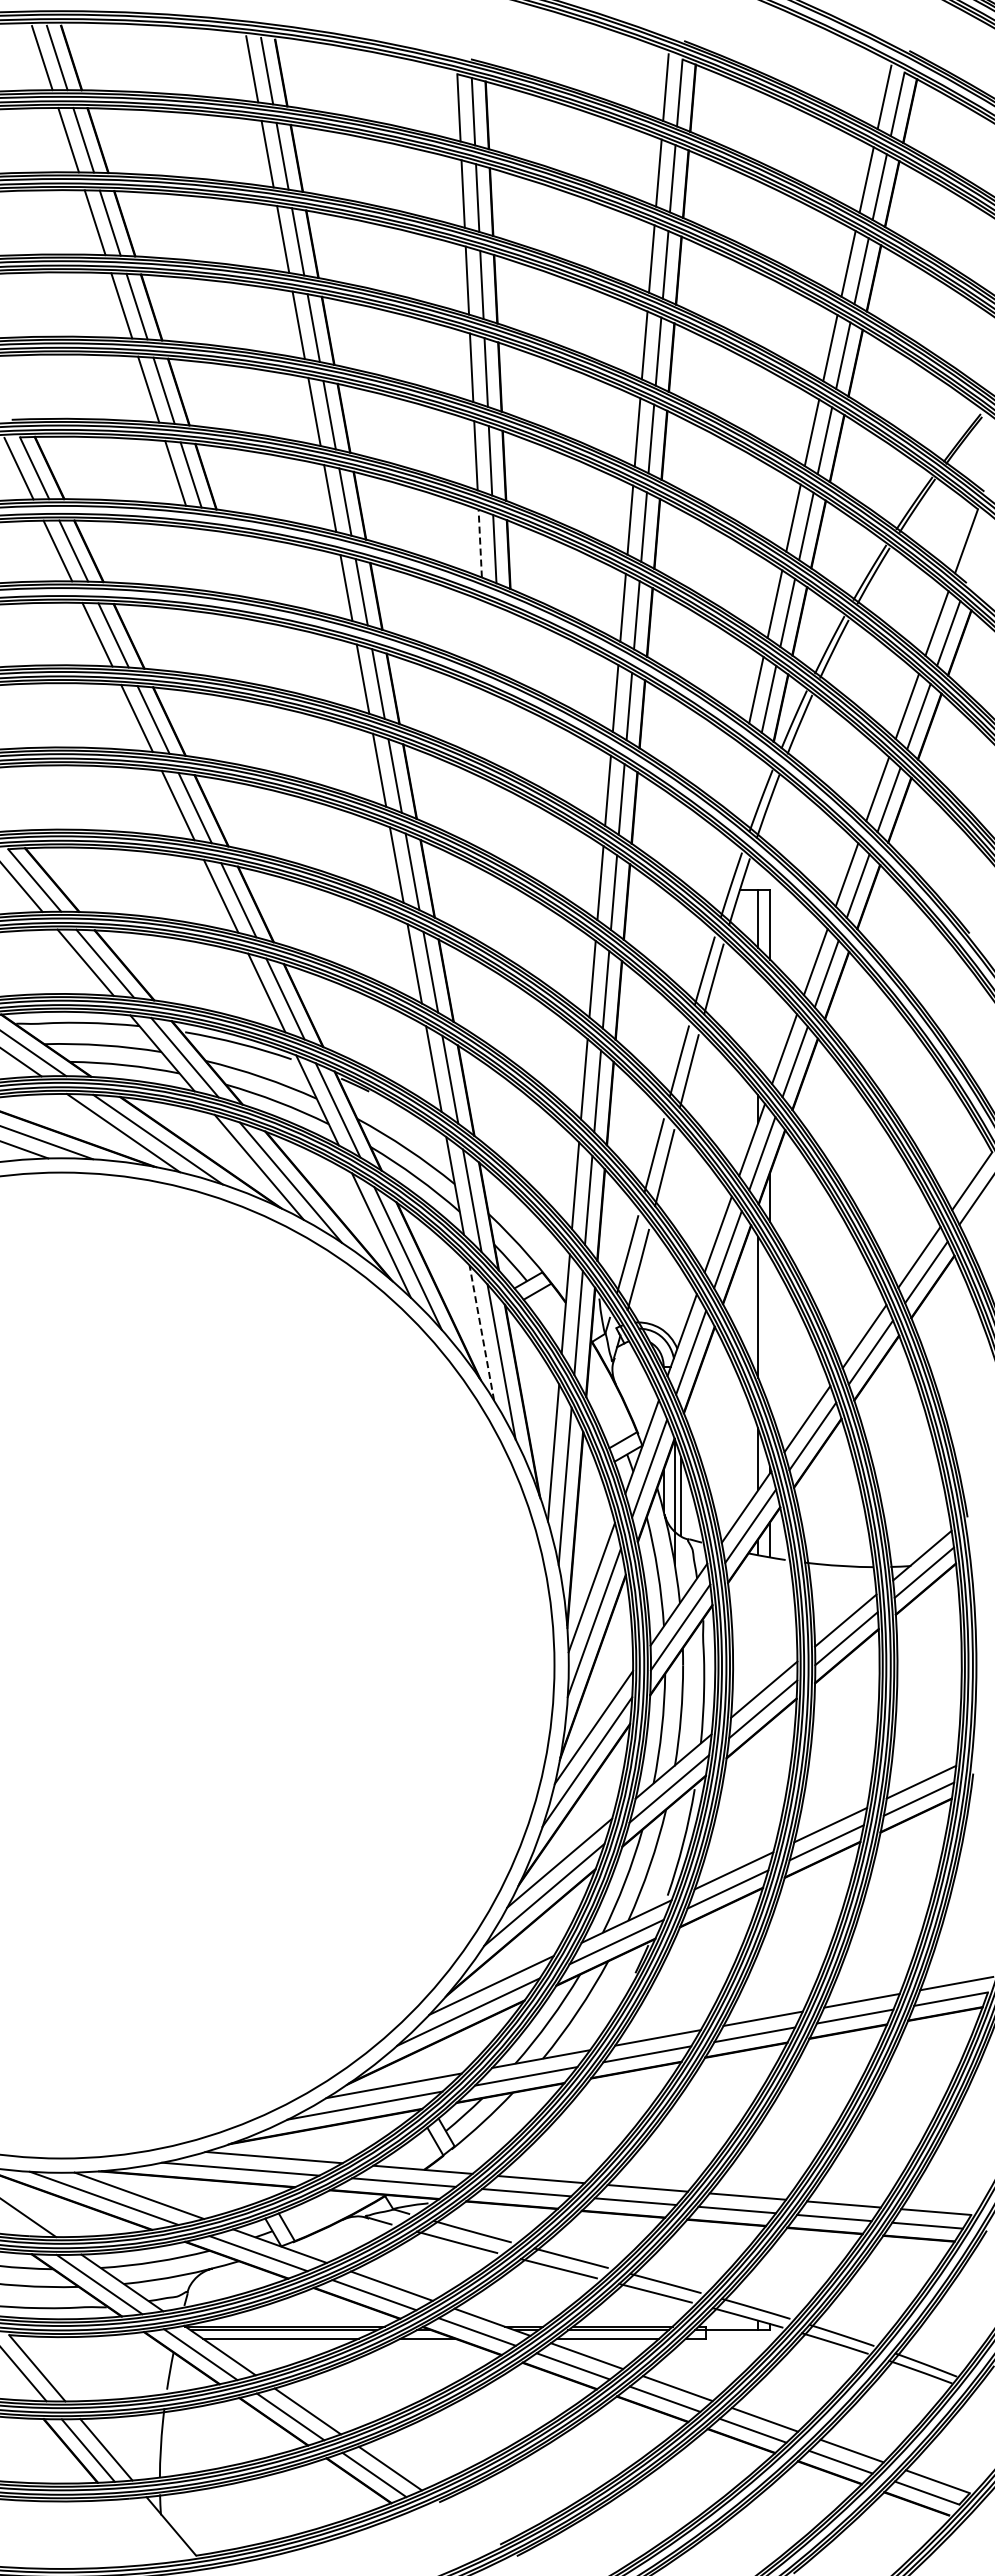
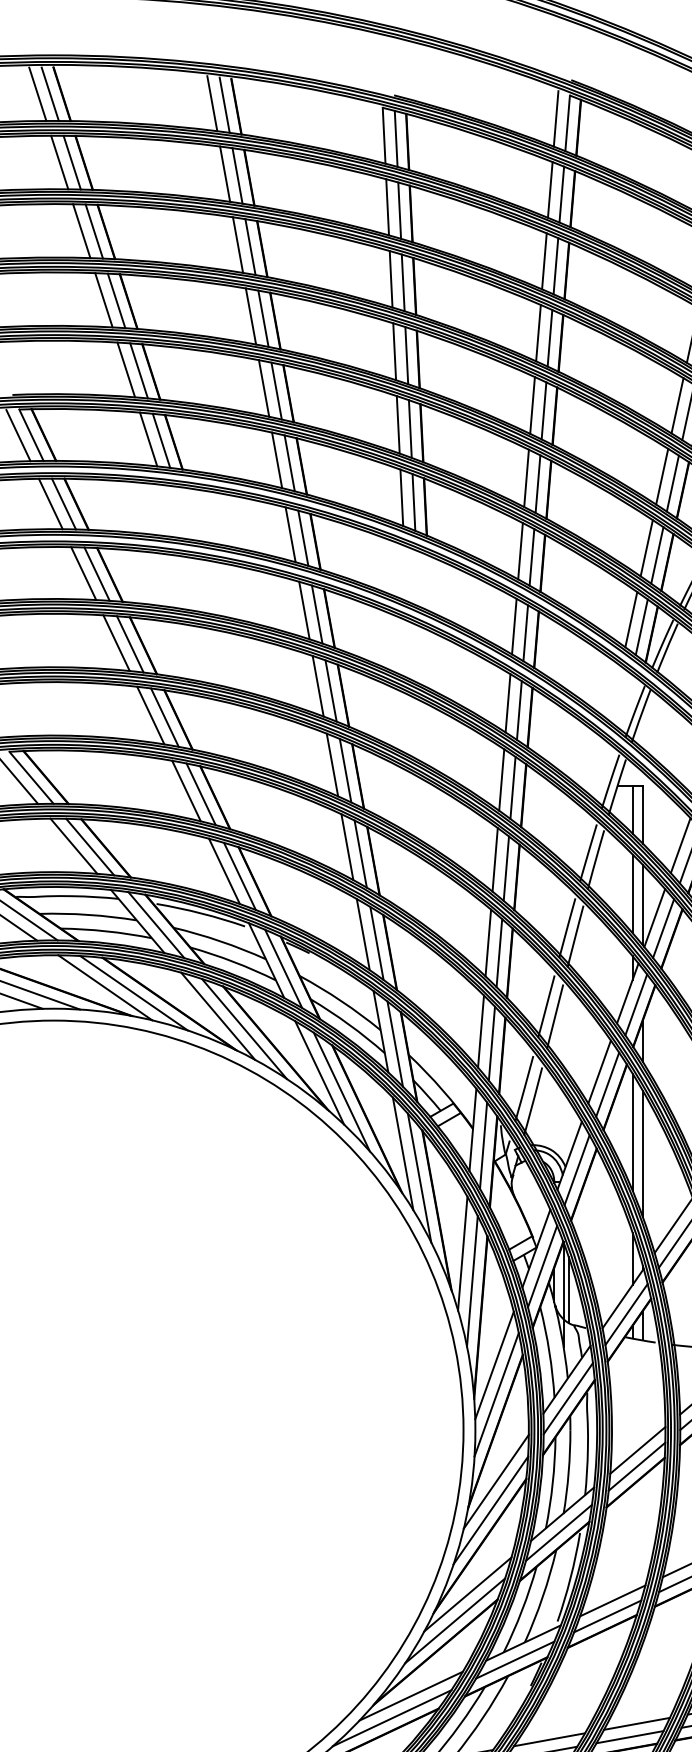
line: (480, 543) -> (402, 497), dashed -> solid
line: (758, 1019) -> (633, 893), added
line: (770, 1033) -> (643, 905), added
line: (481, 1332) -> (402, 1153), dashed -> solid
line: (770, 1332) -> (643, 1153), added

